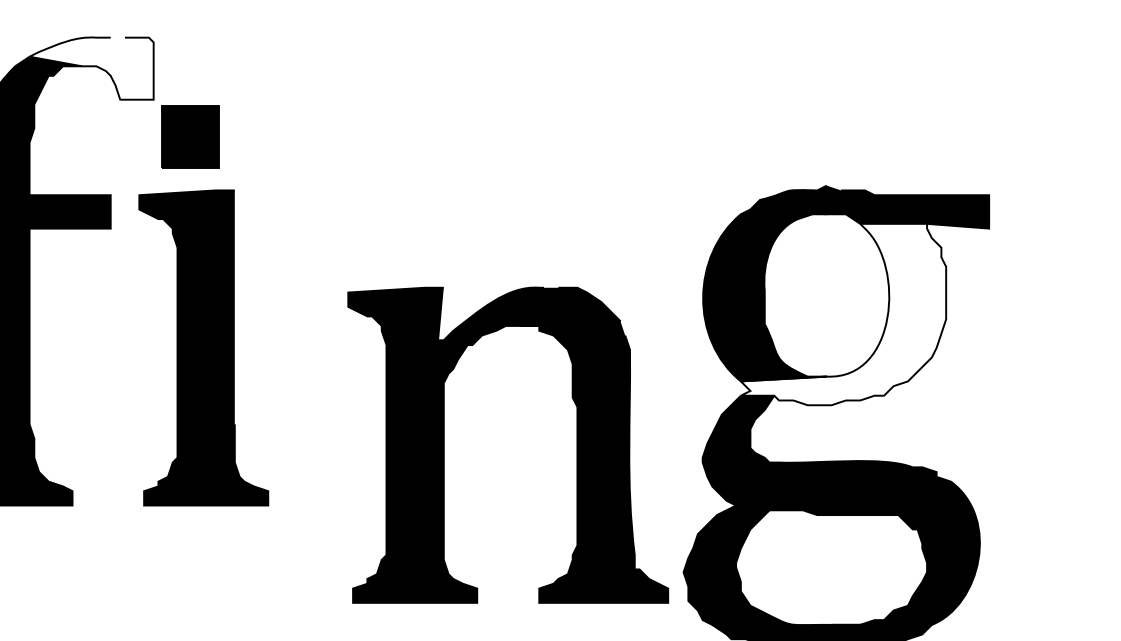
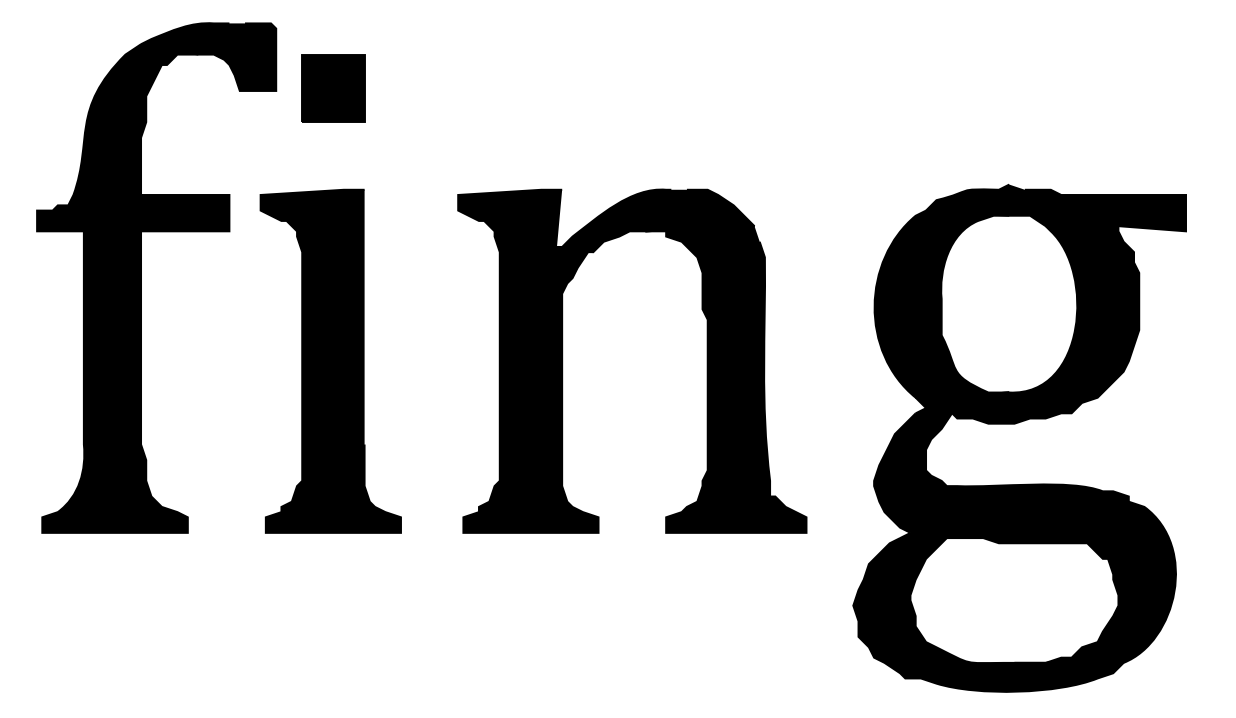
fill: (91, 68) -> (208, 56), added
part: (190, 136) -> (333, 88), moved
fill: (843, 314) -> (1027, 324), added
part: (445, 444) -> (563, 360), moved

